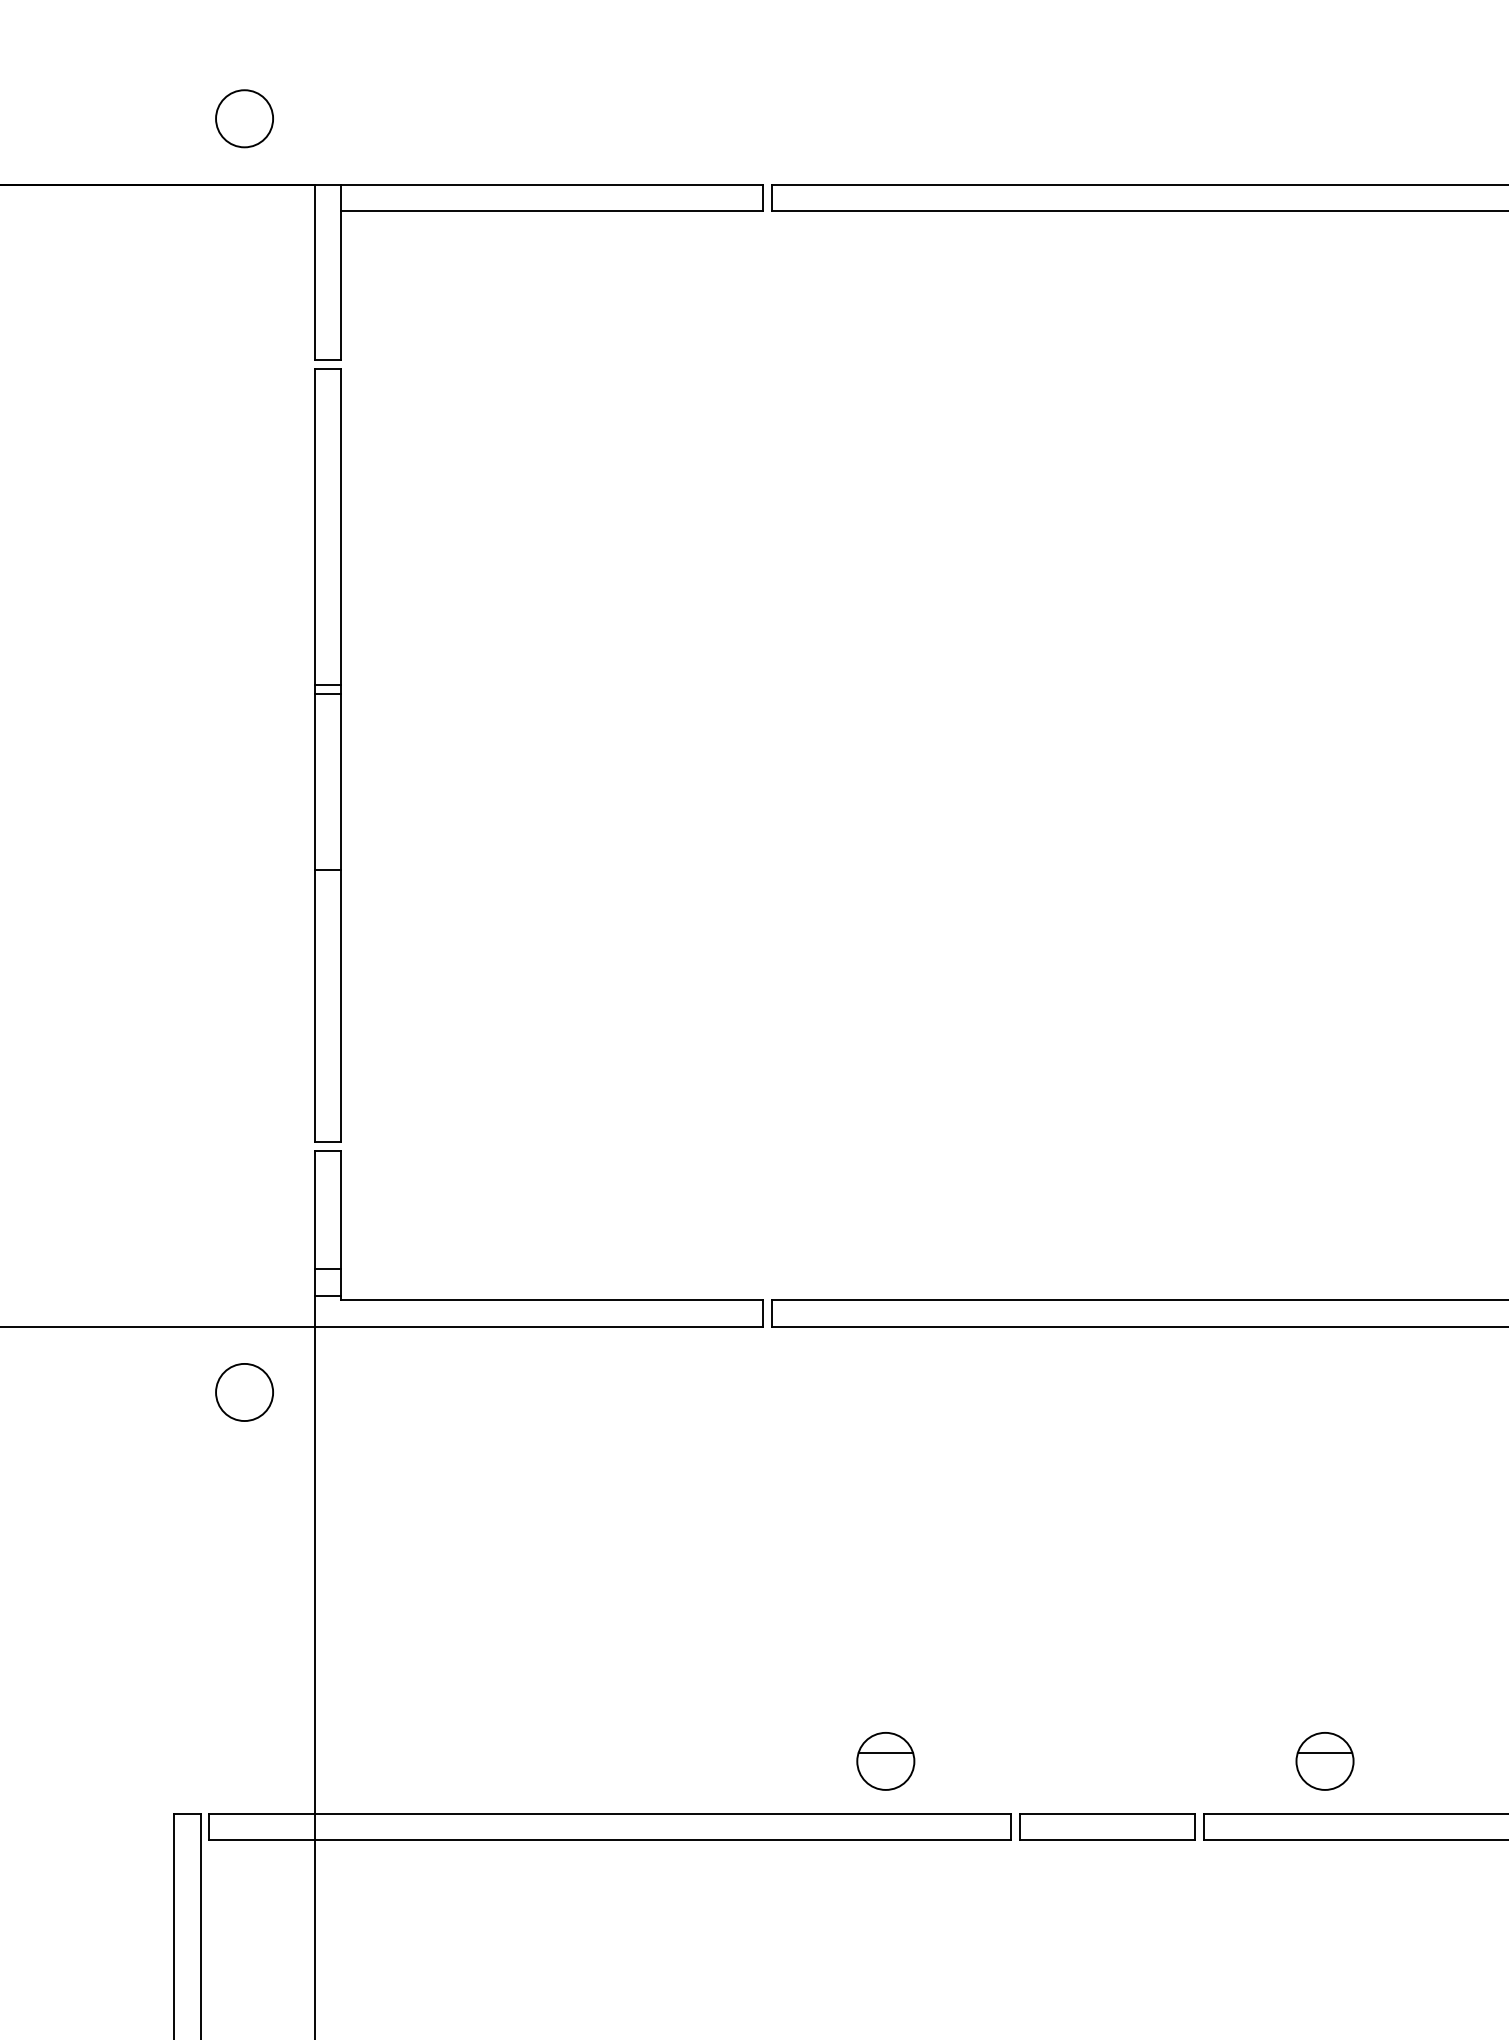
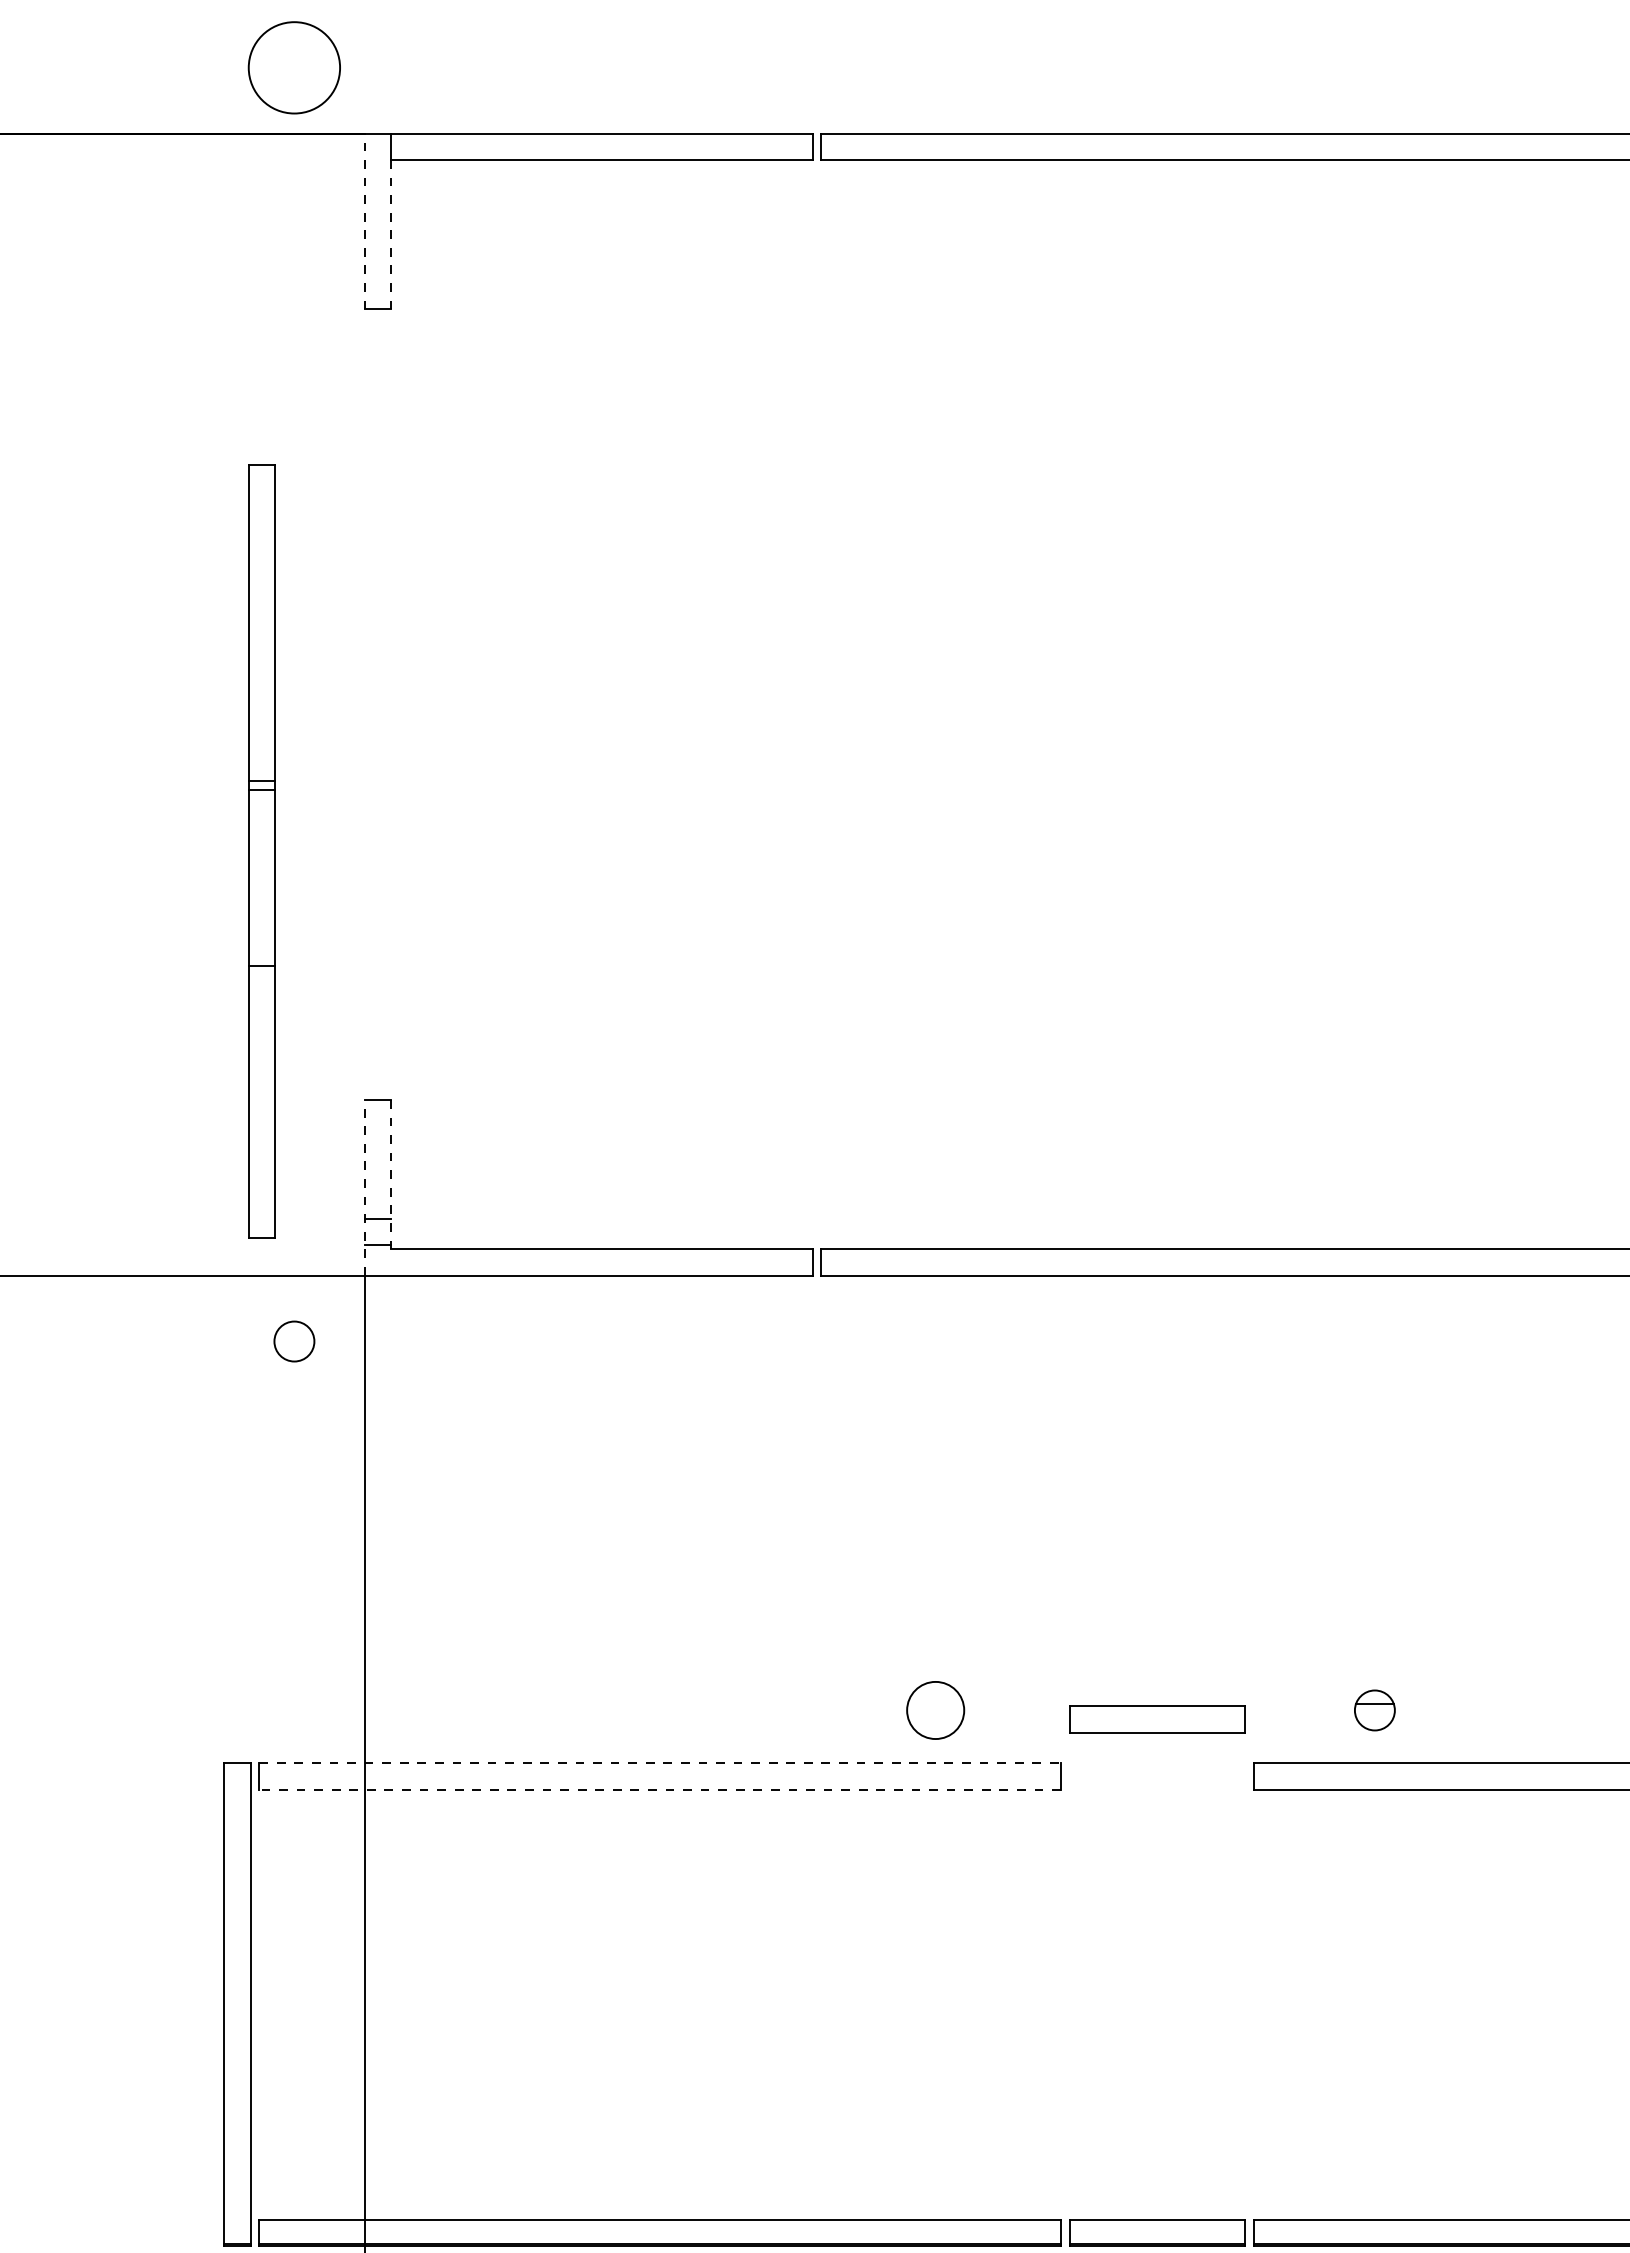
circle: (243, 118) -> (293, 67), size x1.6
line: (314, 272) -> (364, 221), solid -> dashed
line: (341, 285) -> (391, 234), solid -> dashed
part: (327, 755) -> (261, 851), moved
line: (341, 1225) -> (391, 1174), solid -> dashed
line: (314, 1238) -> (364, 1187), solid -> dashed
circle: (243, 1392) -> (293, 1341), size x0.7
line: (885, 1752) -> (935, 1701), removed
part: (1324, 1761) -> (1374, 1710), size x0.7
line: (610, 1814) -> (660, 1763), solid -> dashed
part: (1107, 1827) -> (1157, 1719), moved
line: (610, 1840) -> (660, 1789), solid -> dashed

